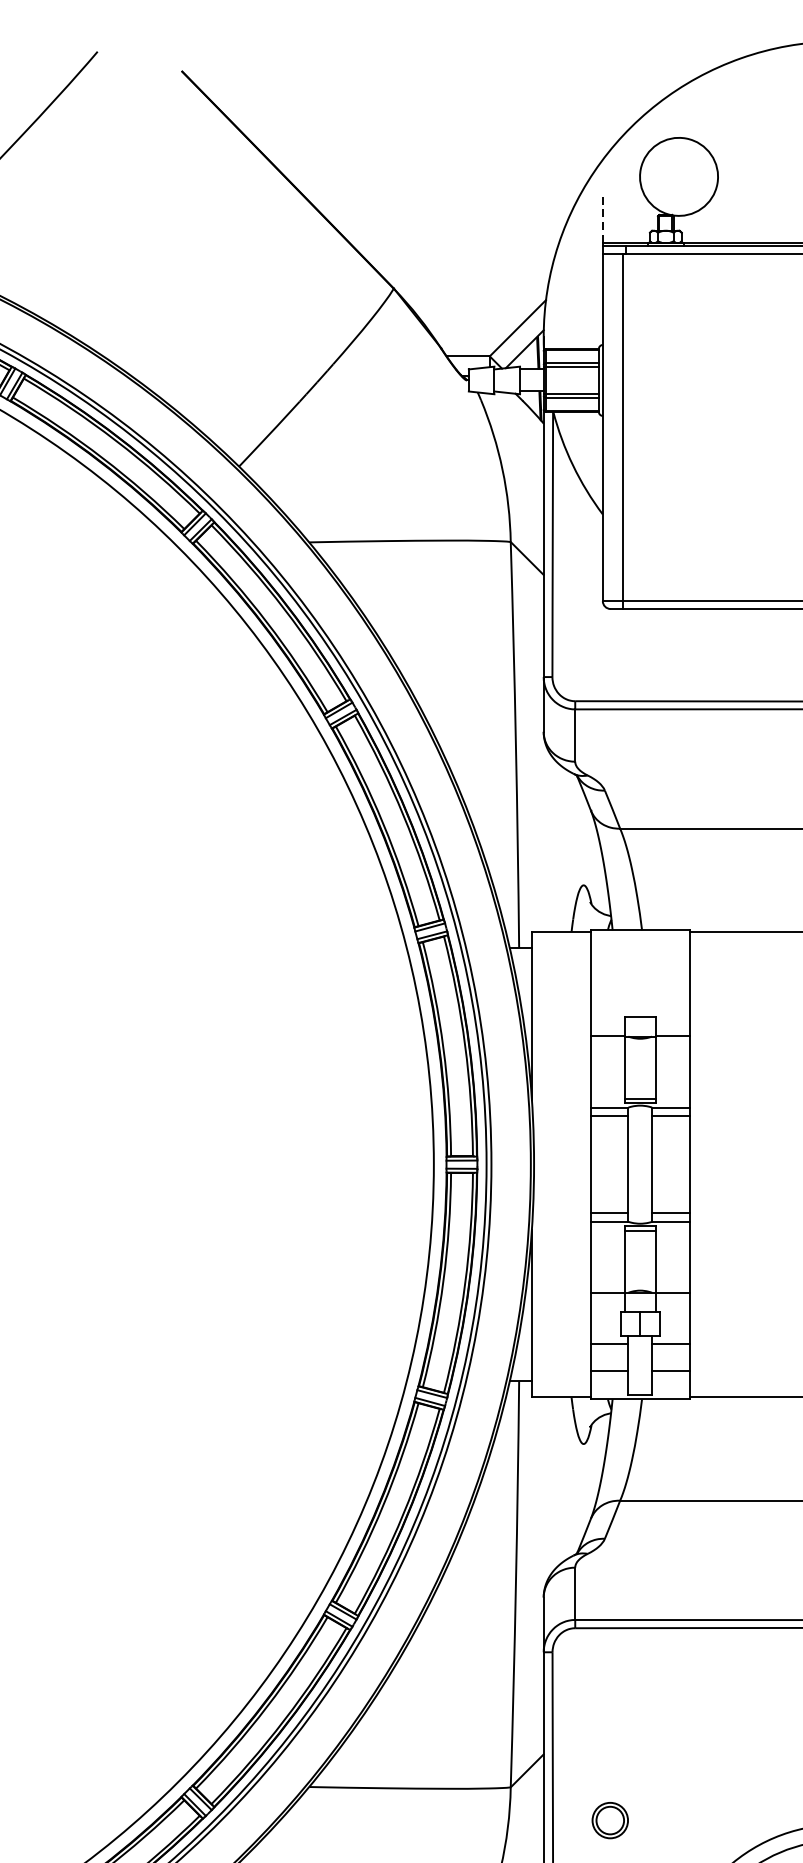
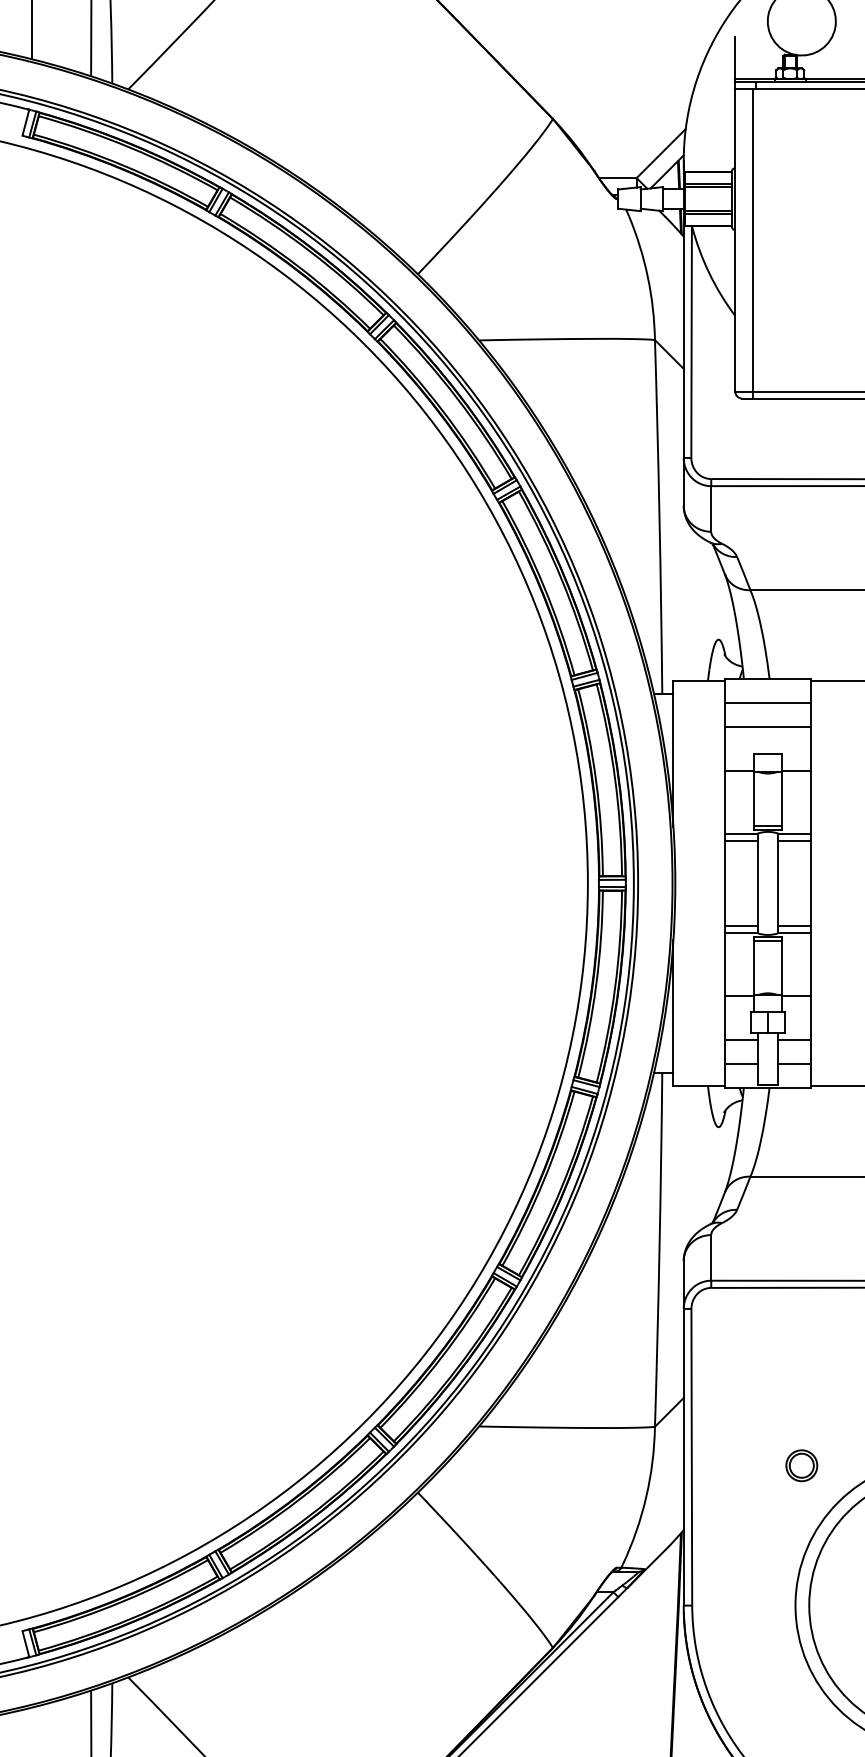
line: (603, 219) -> (735, 58), dashed -> solid
line: (639, 958) -> (767, 703), added
line: (639, 984) -> (767, 726), added
part: (609, 1820) -> (801, 1465), moved

